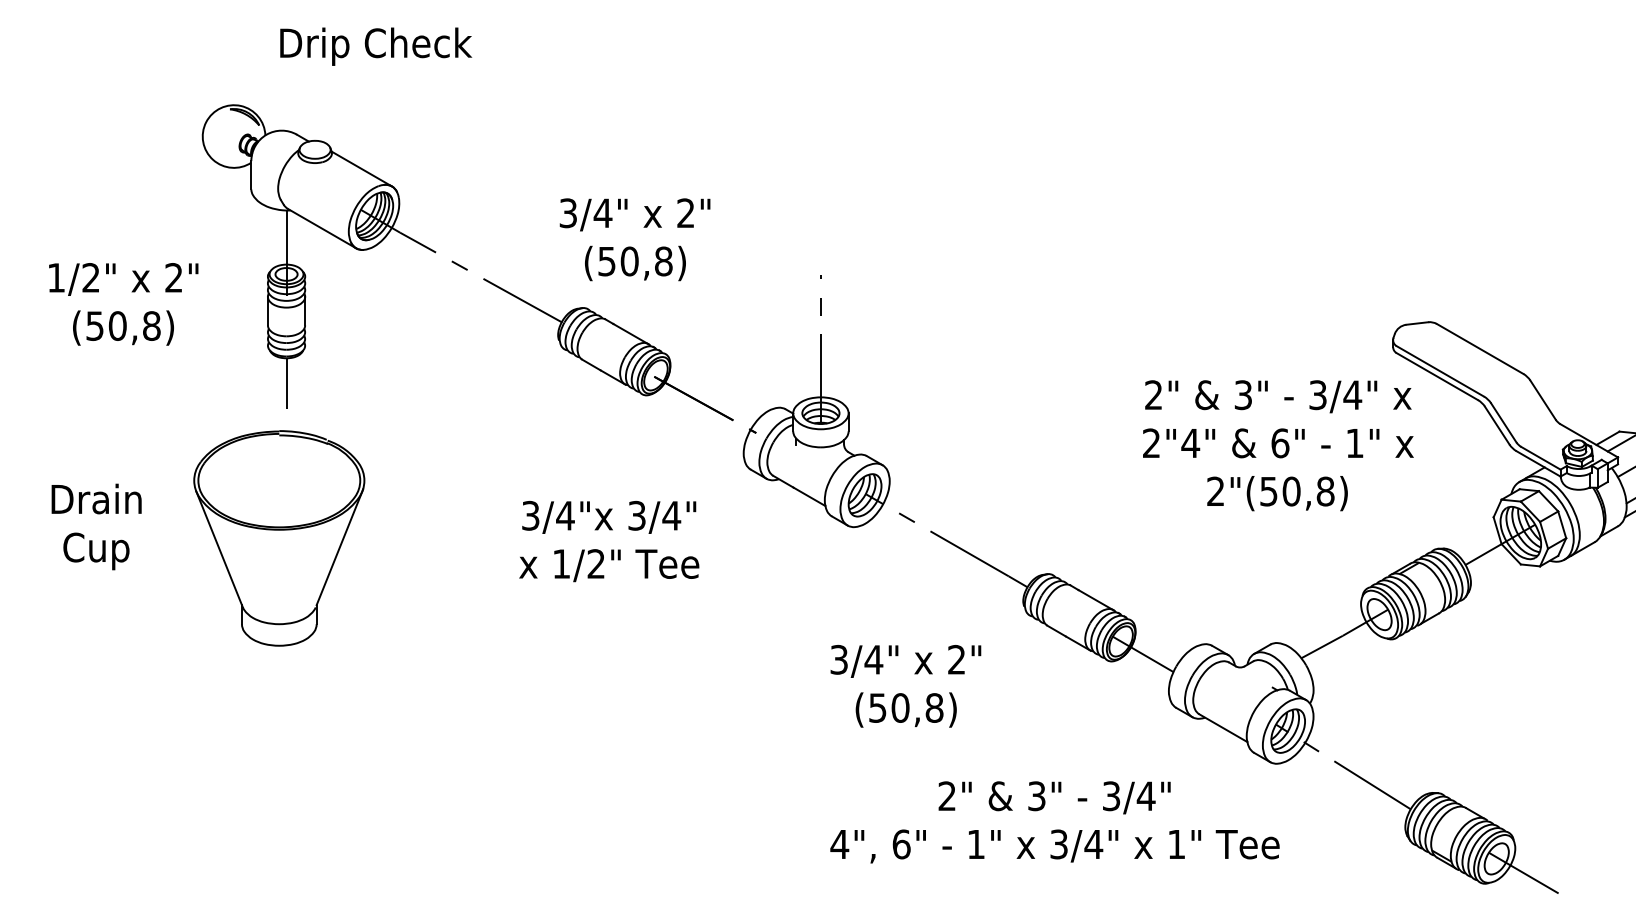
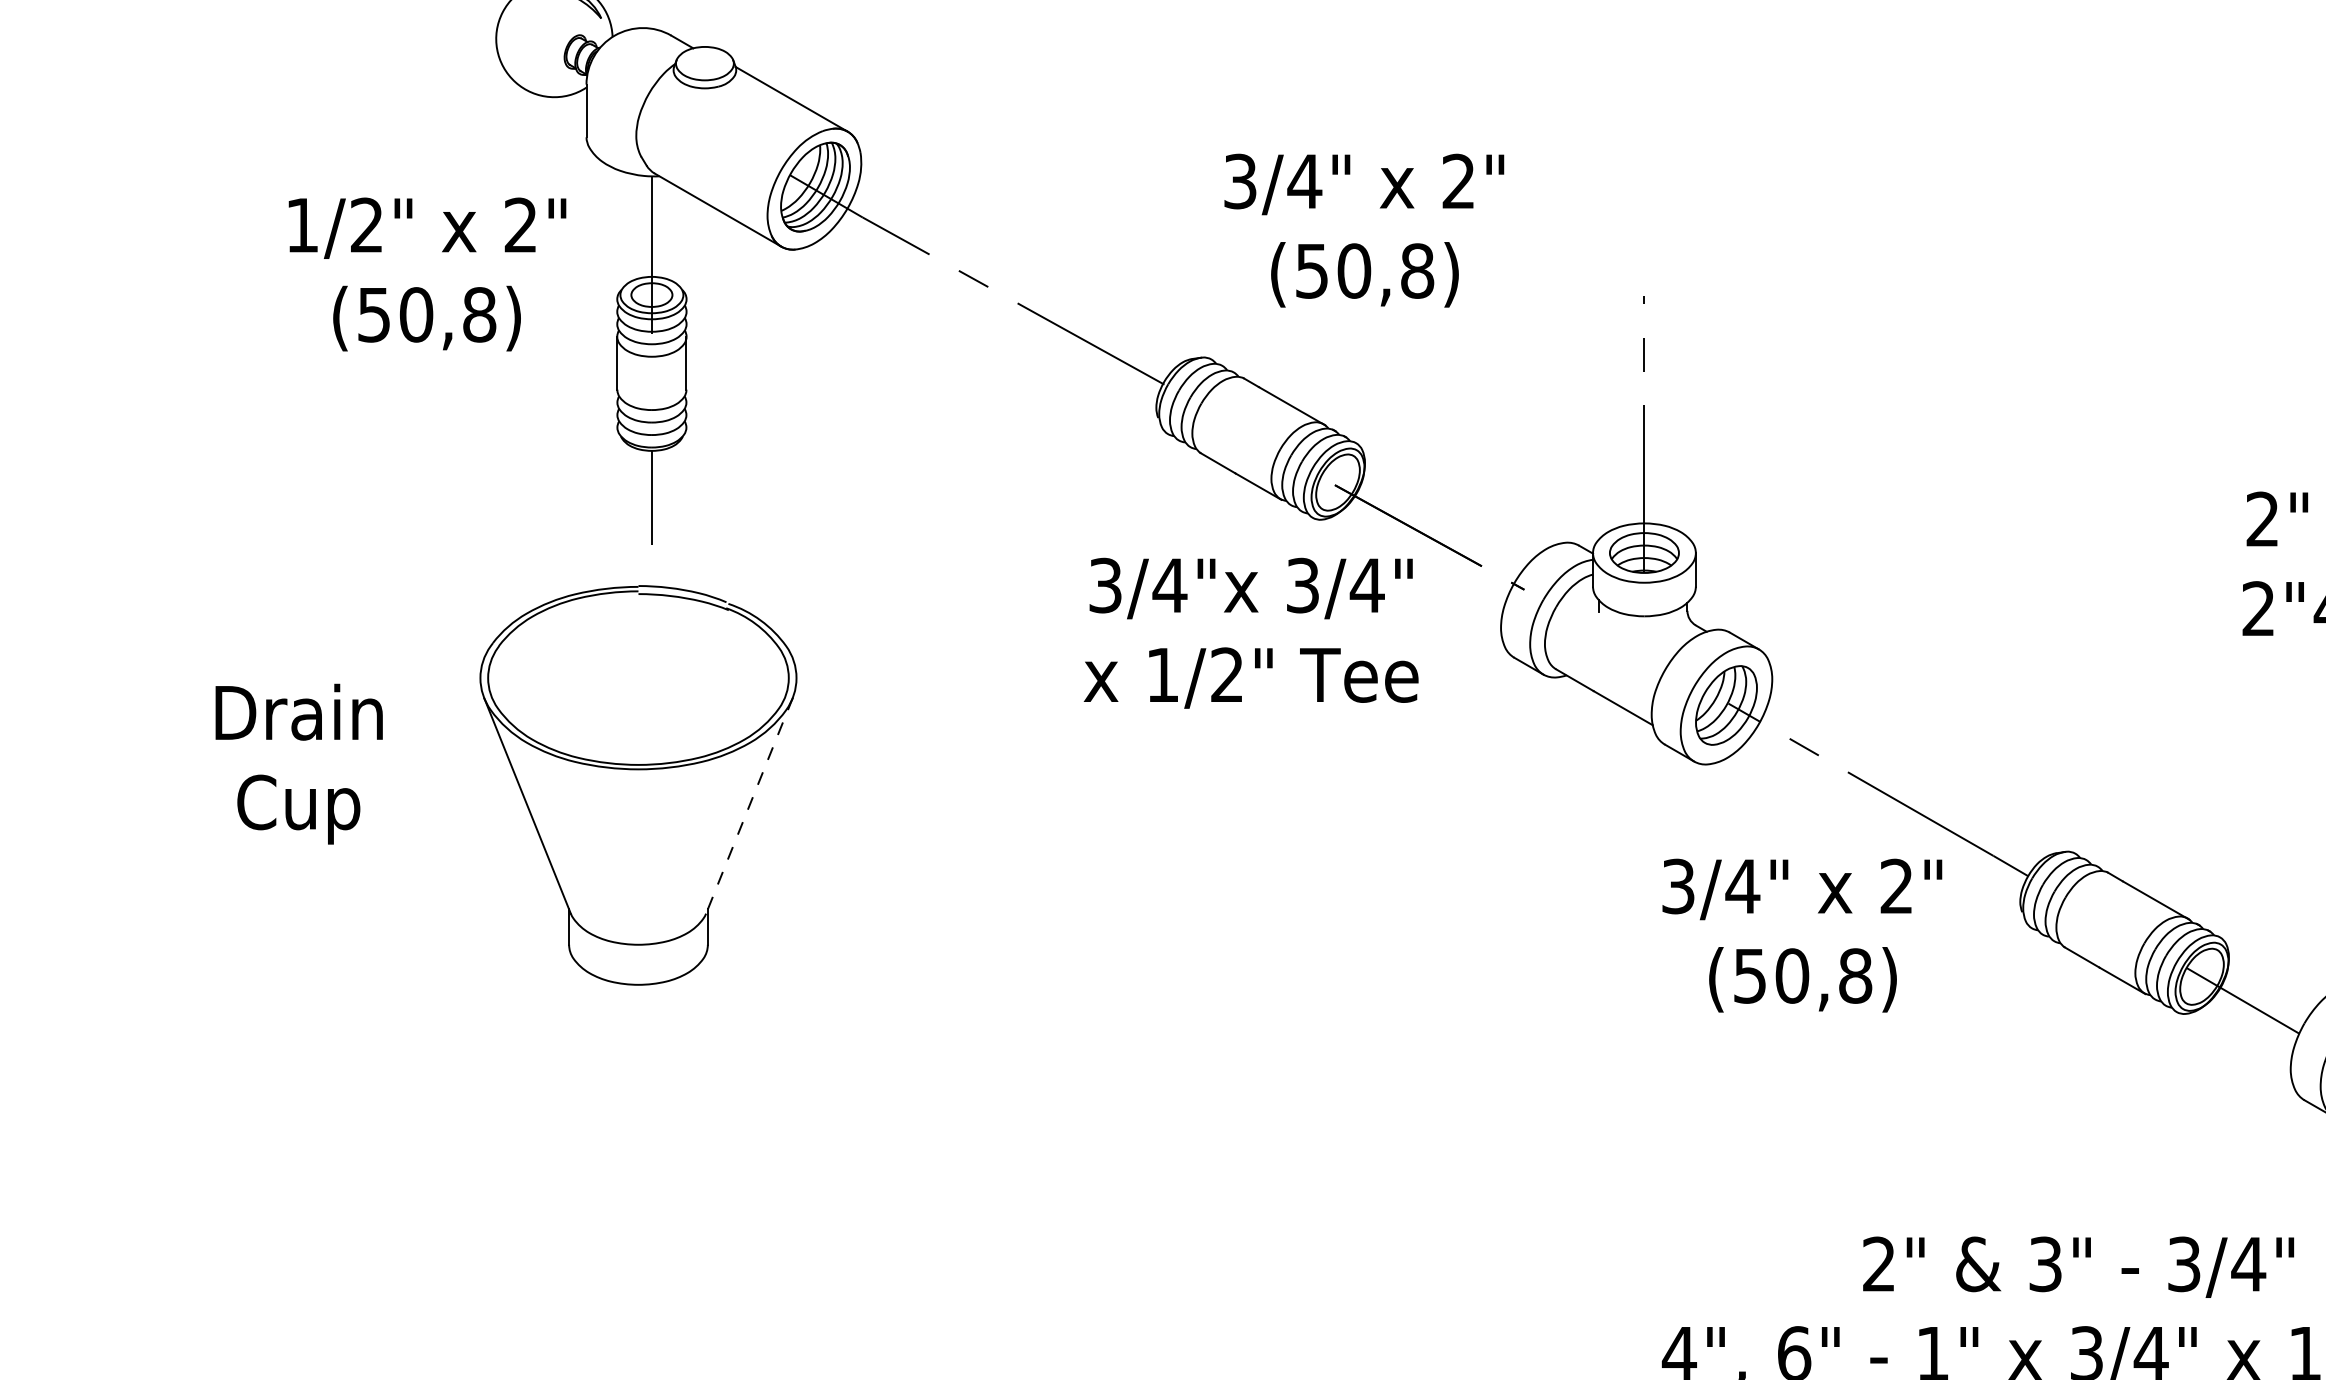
text: (634, 239) -> (1363, 230), moved
text: (123, 304) -> (427, 274), moved
text: (609, 541) -> (1251, 633), moved
line: (340, 546) -> (752, 800), solid -> dashed
text: (905, 686) -> (1801, 936), moved

